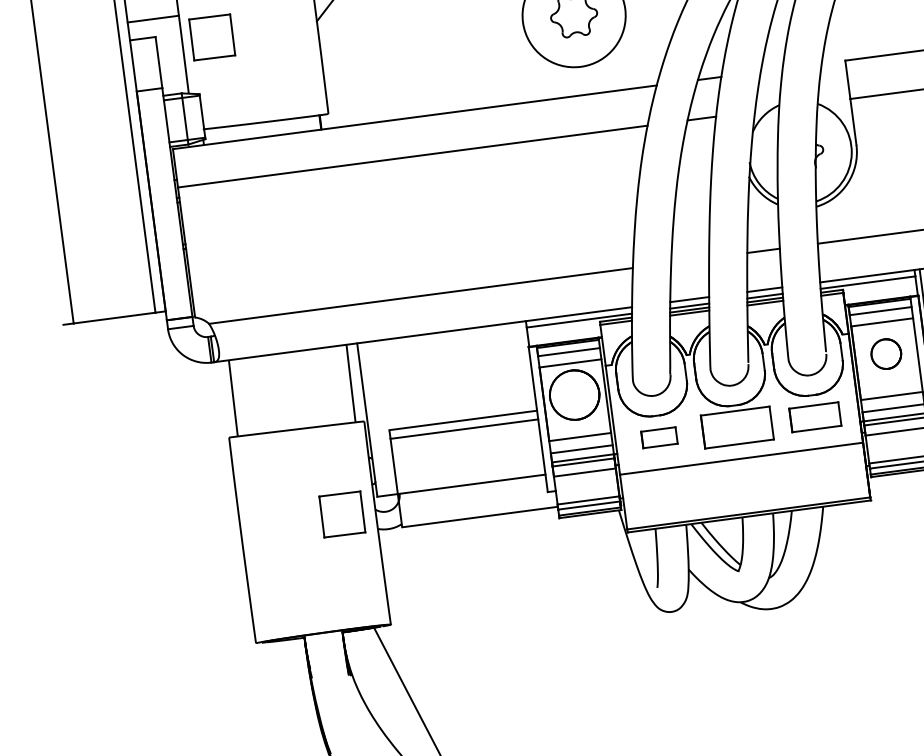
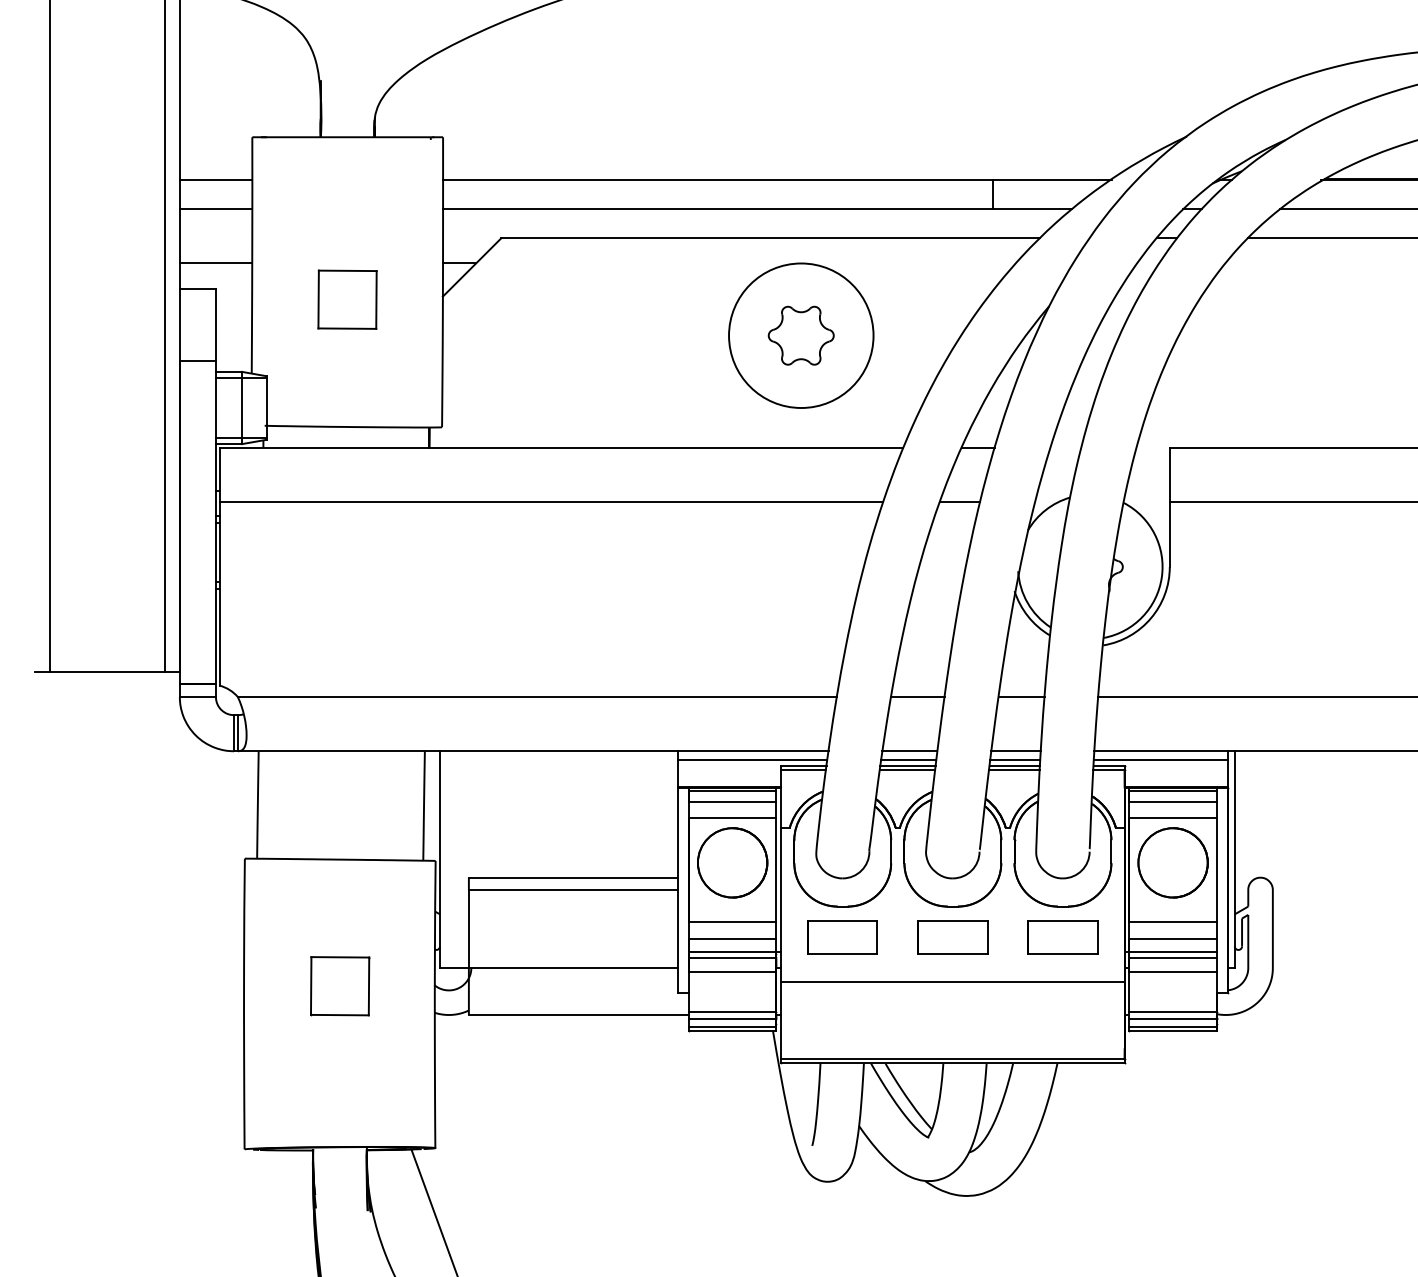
part: (212, 37) -> (347, 299), moved
line: (690, 260) -> (917, 697), added
circle: (885, 353) -> (1172, 862), size x1.67
part: (737, 427) -> (952, 937), size x0.71
part: (659, 437) -> (842, 937), size x1.43
part: (342, 514) -> (340, 986), moved

